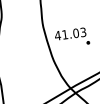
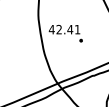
text: (74, 33) -> (68, 29), 41.03 -> 42.41

